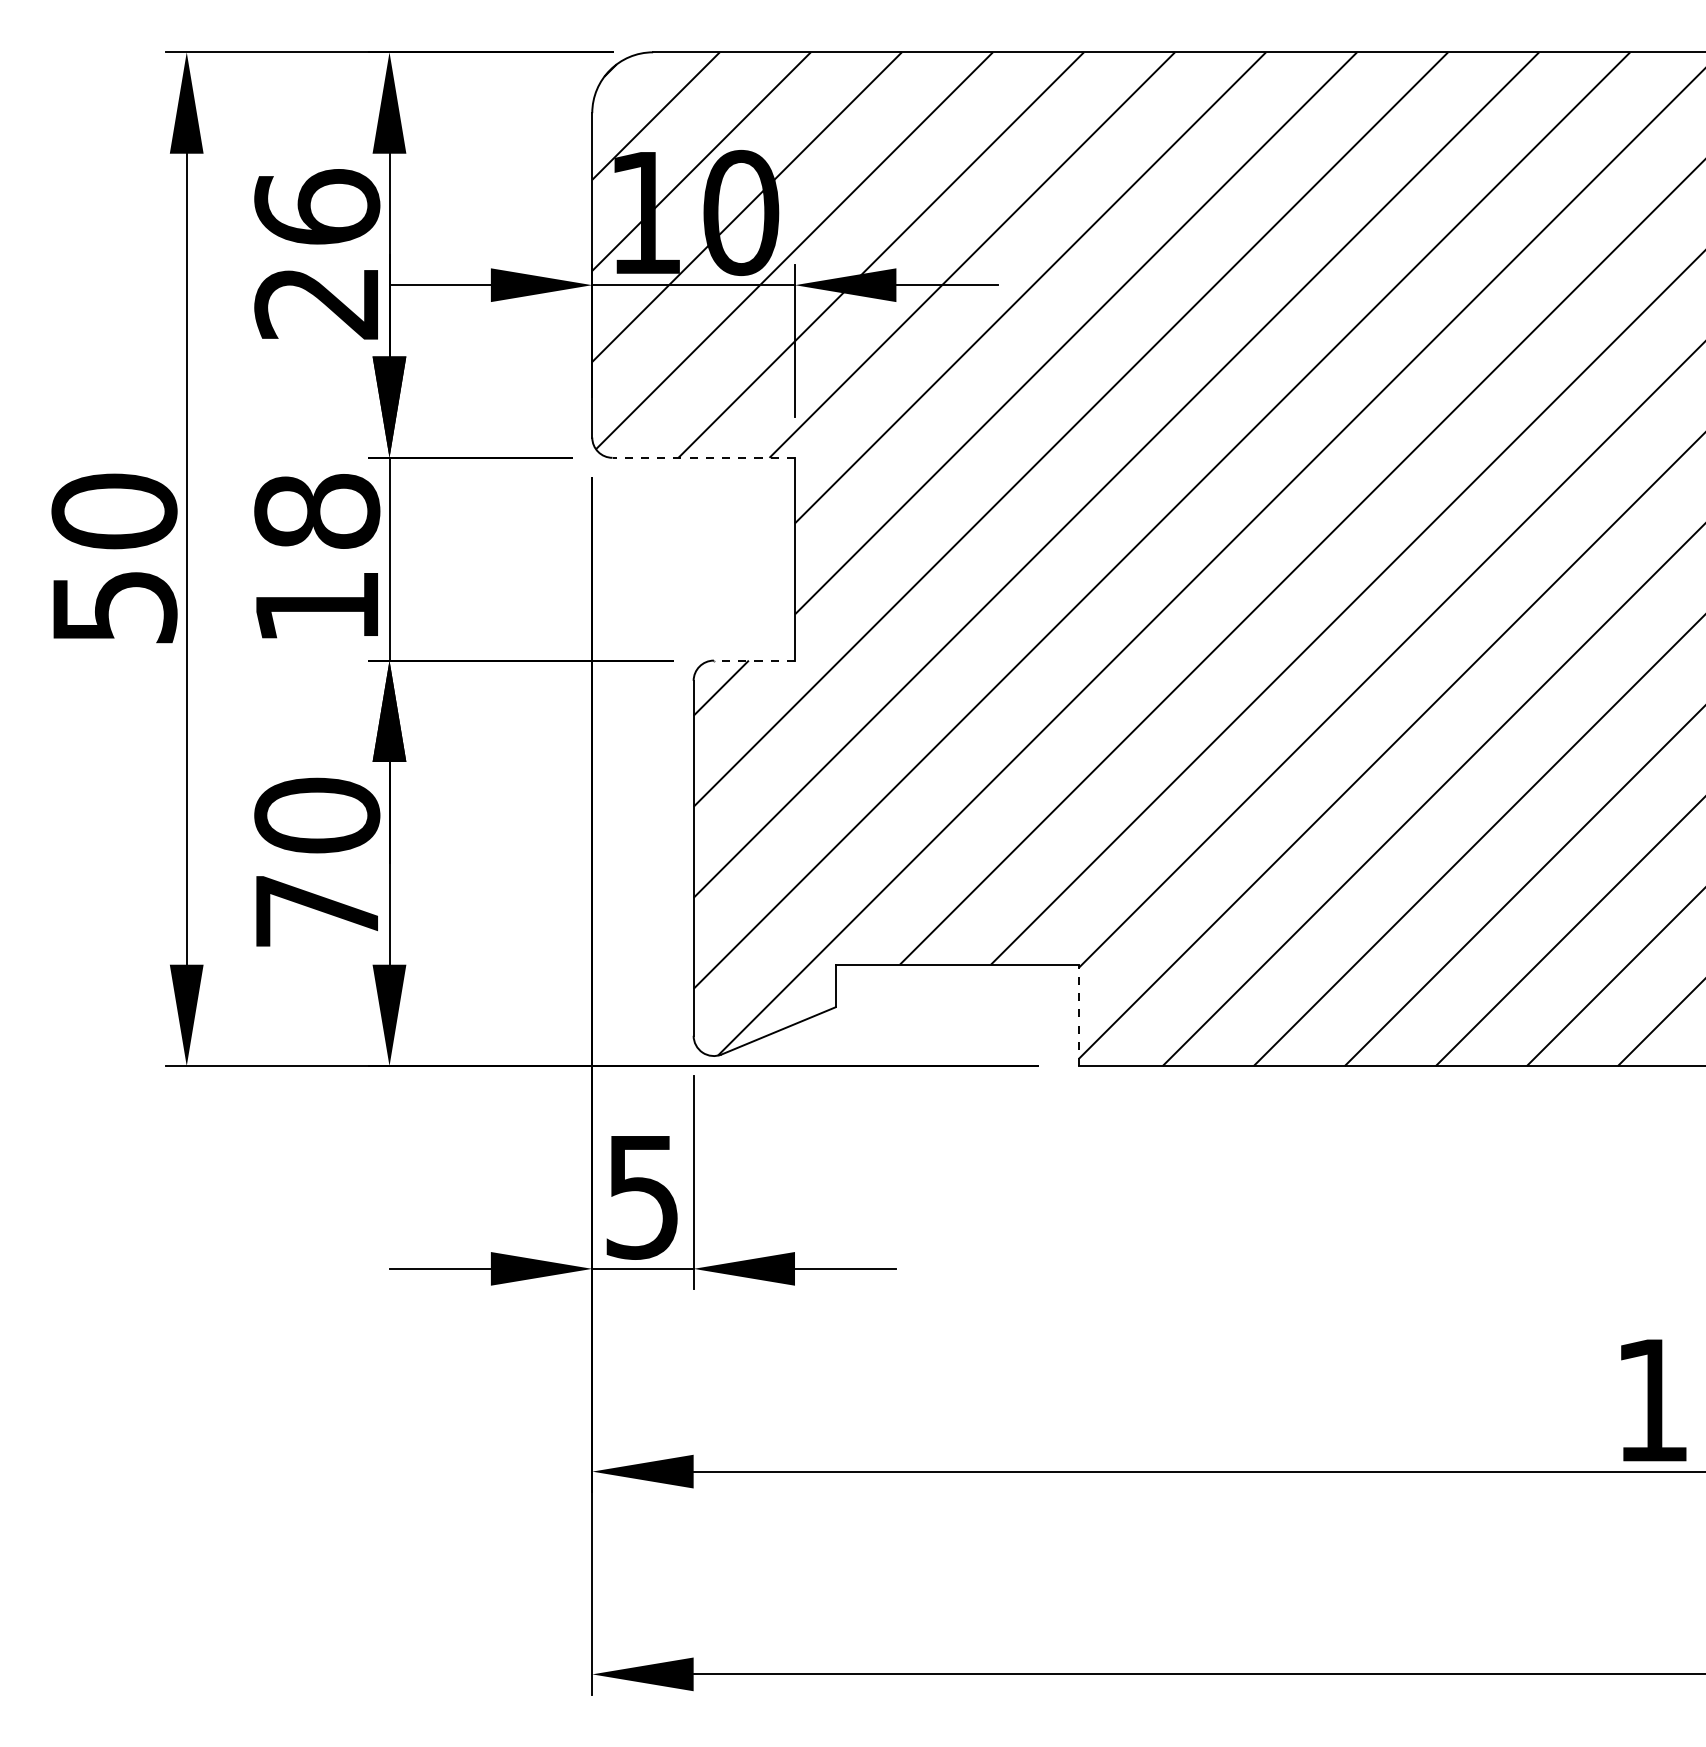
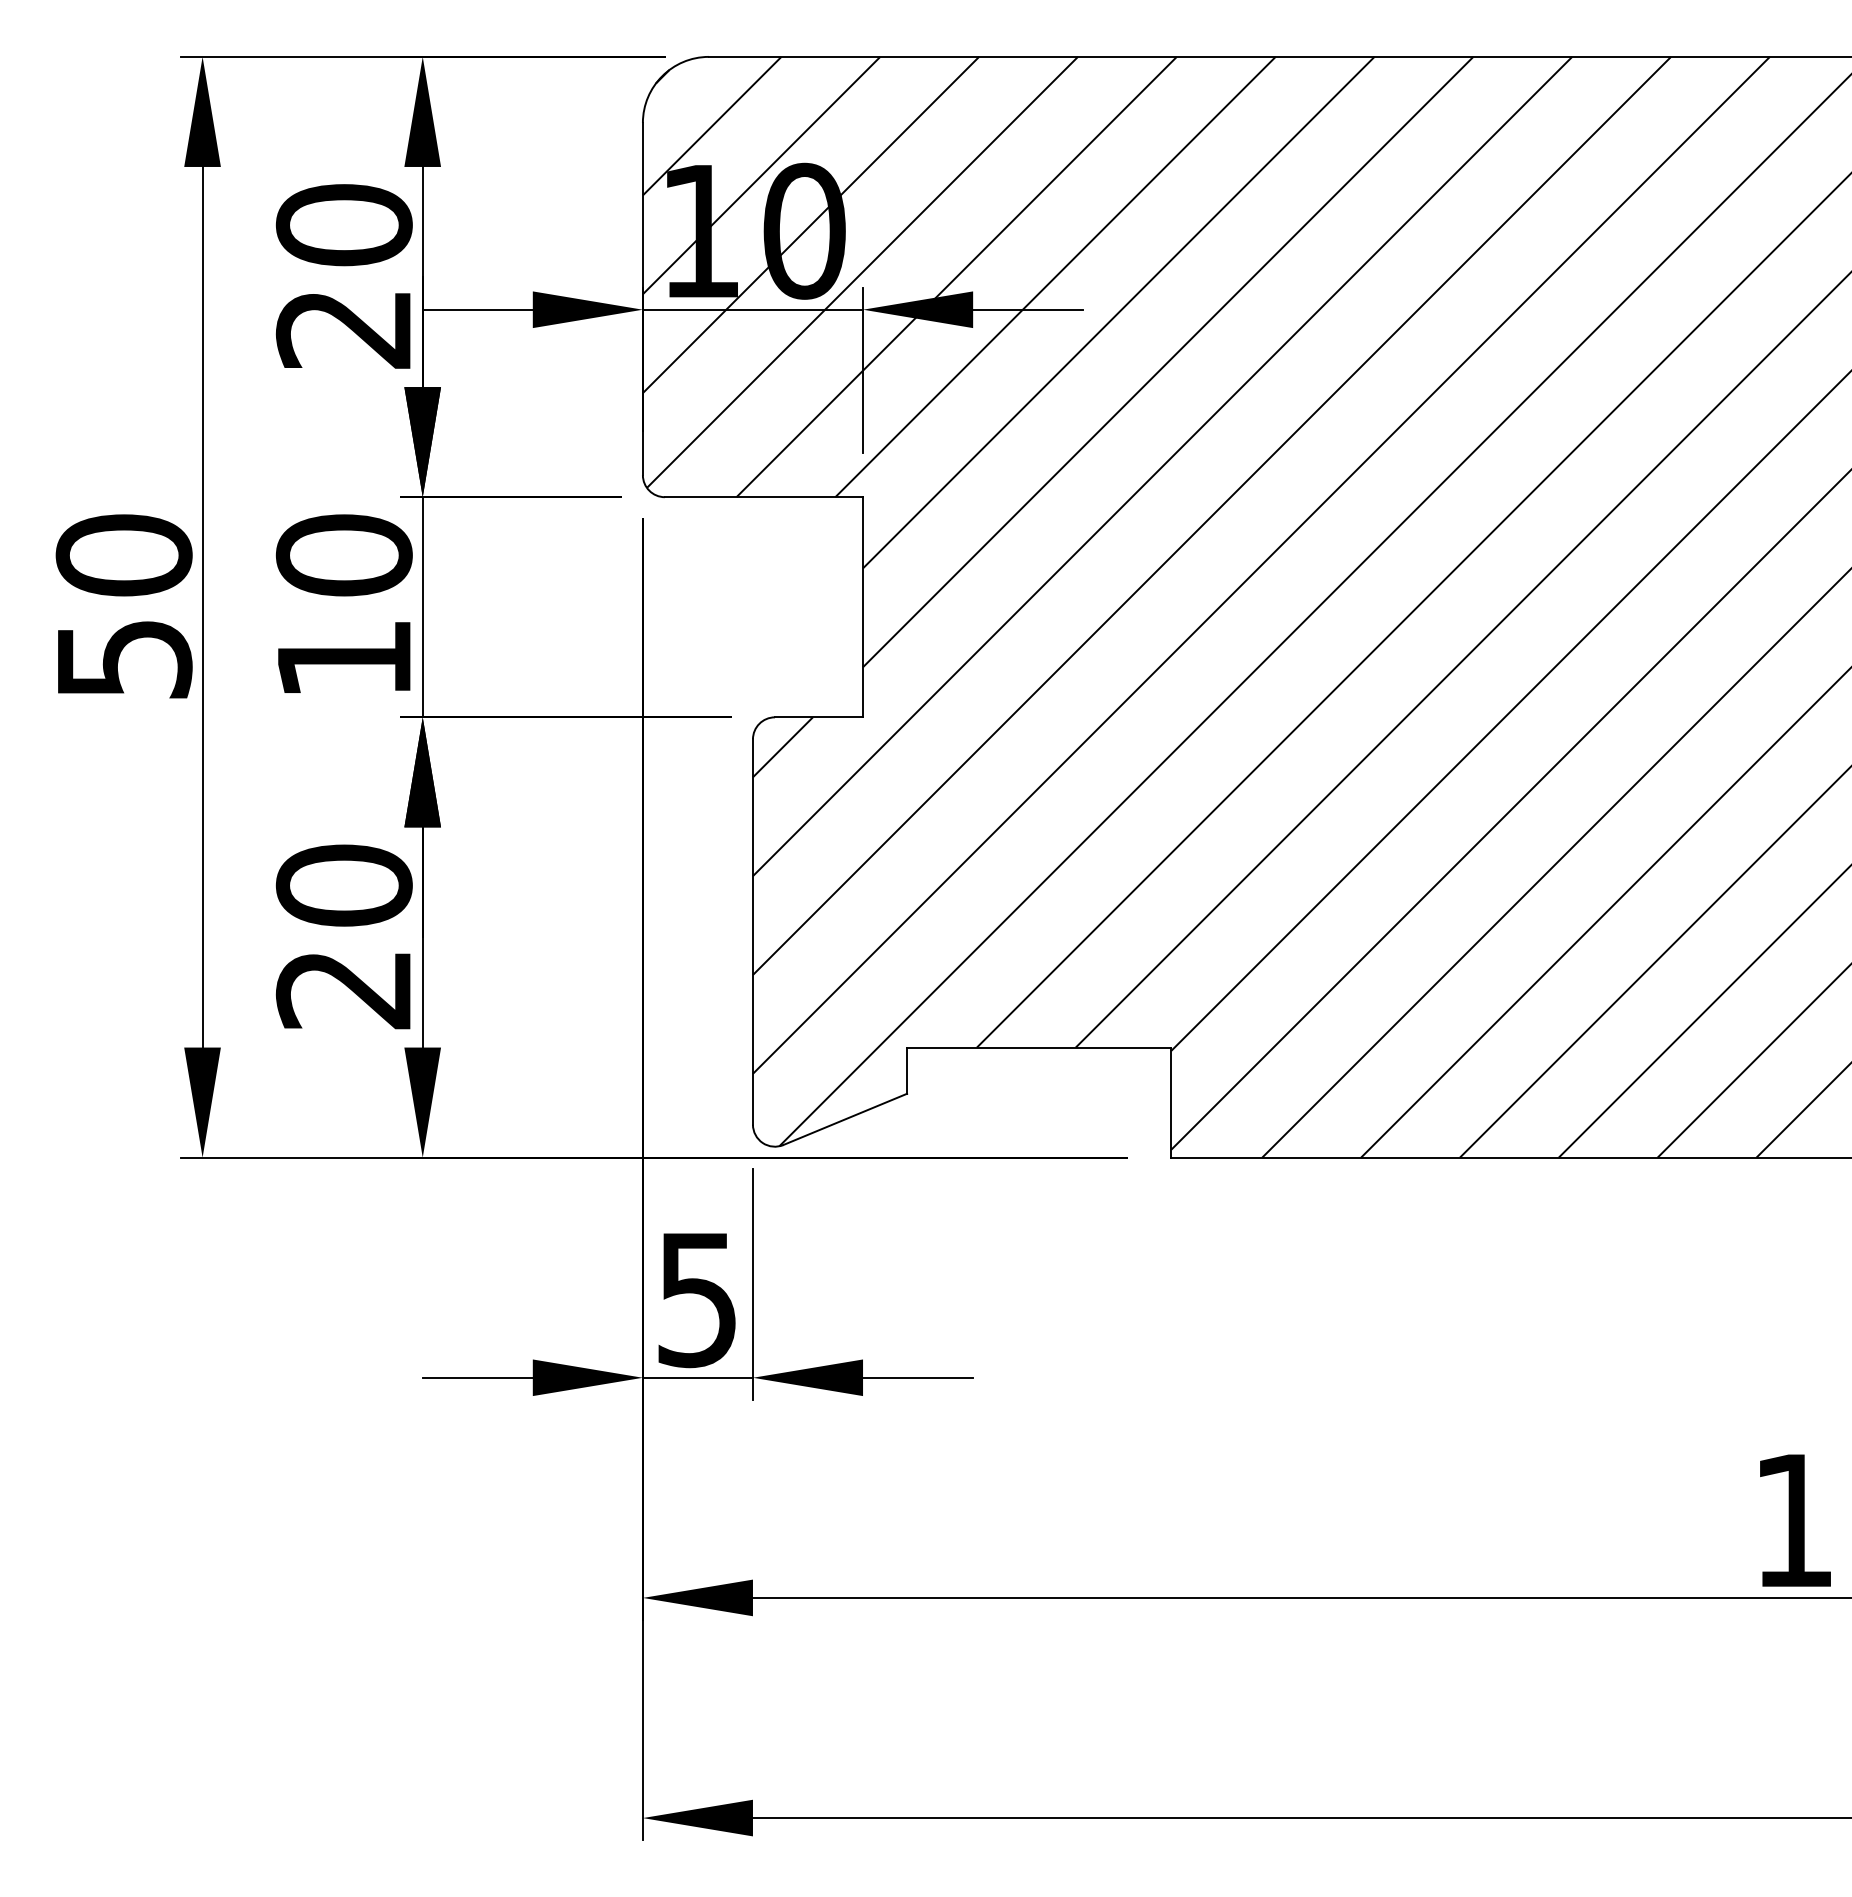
text: (316, 206) -> (343, 224), 26 -> 20
line: (703, 458) -> (763, 497), dashed -> solid
text: (317, 511) -> (344, 555), 18 -> 10
line: (753, 660) -> (818, 717), dashed -> solid
text: (315, 912) -> (342, 990), 70 -> 20
line: (1079, 1015) -> (1171, 1102), dashed -> solid

